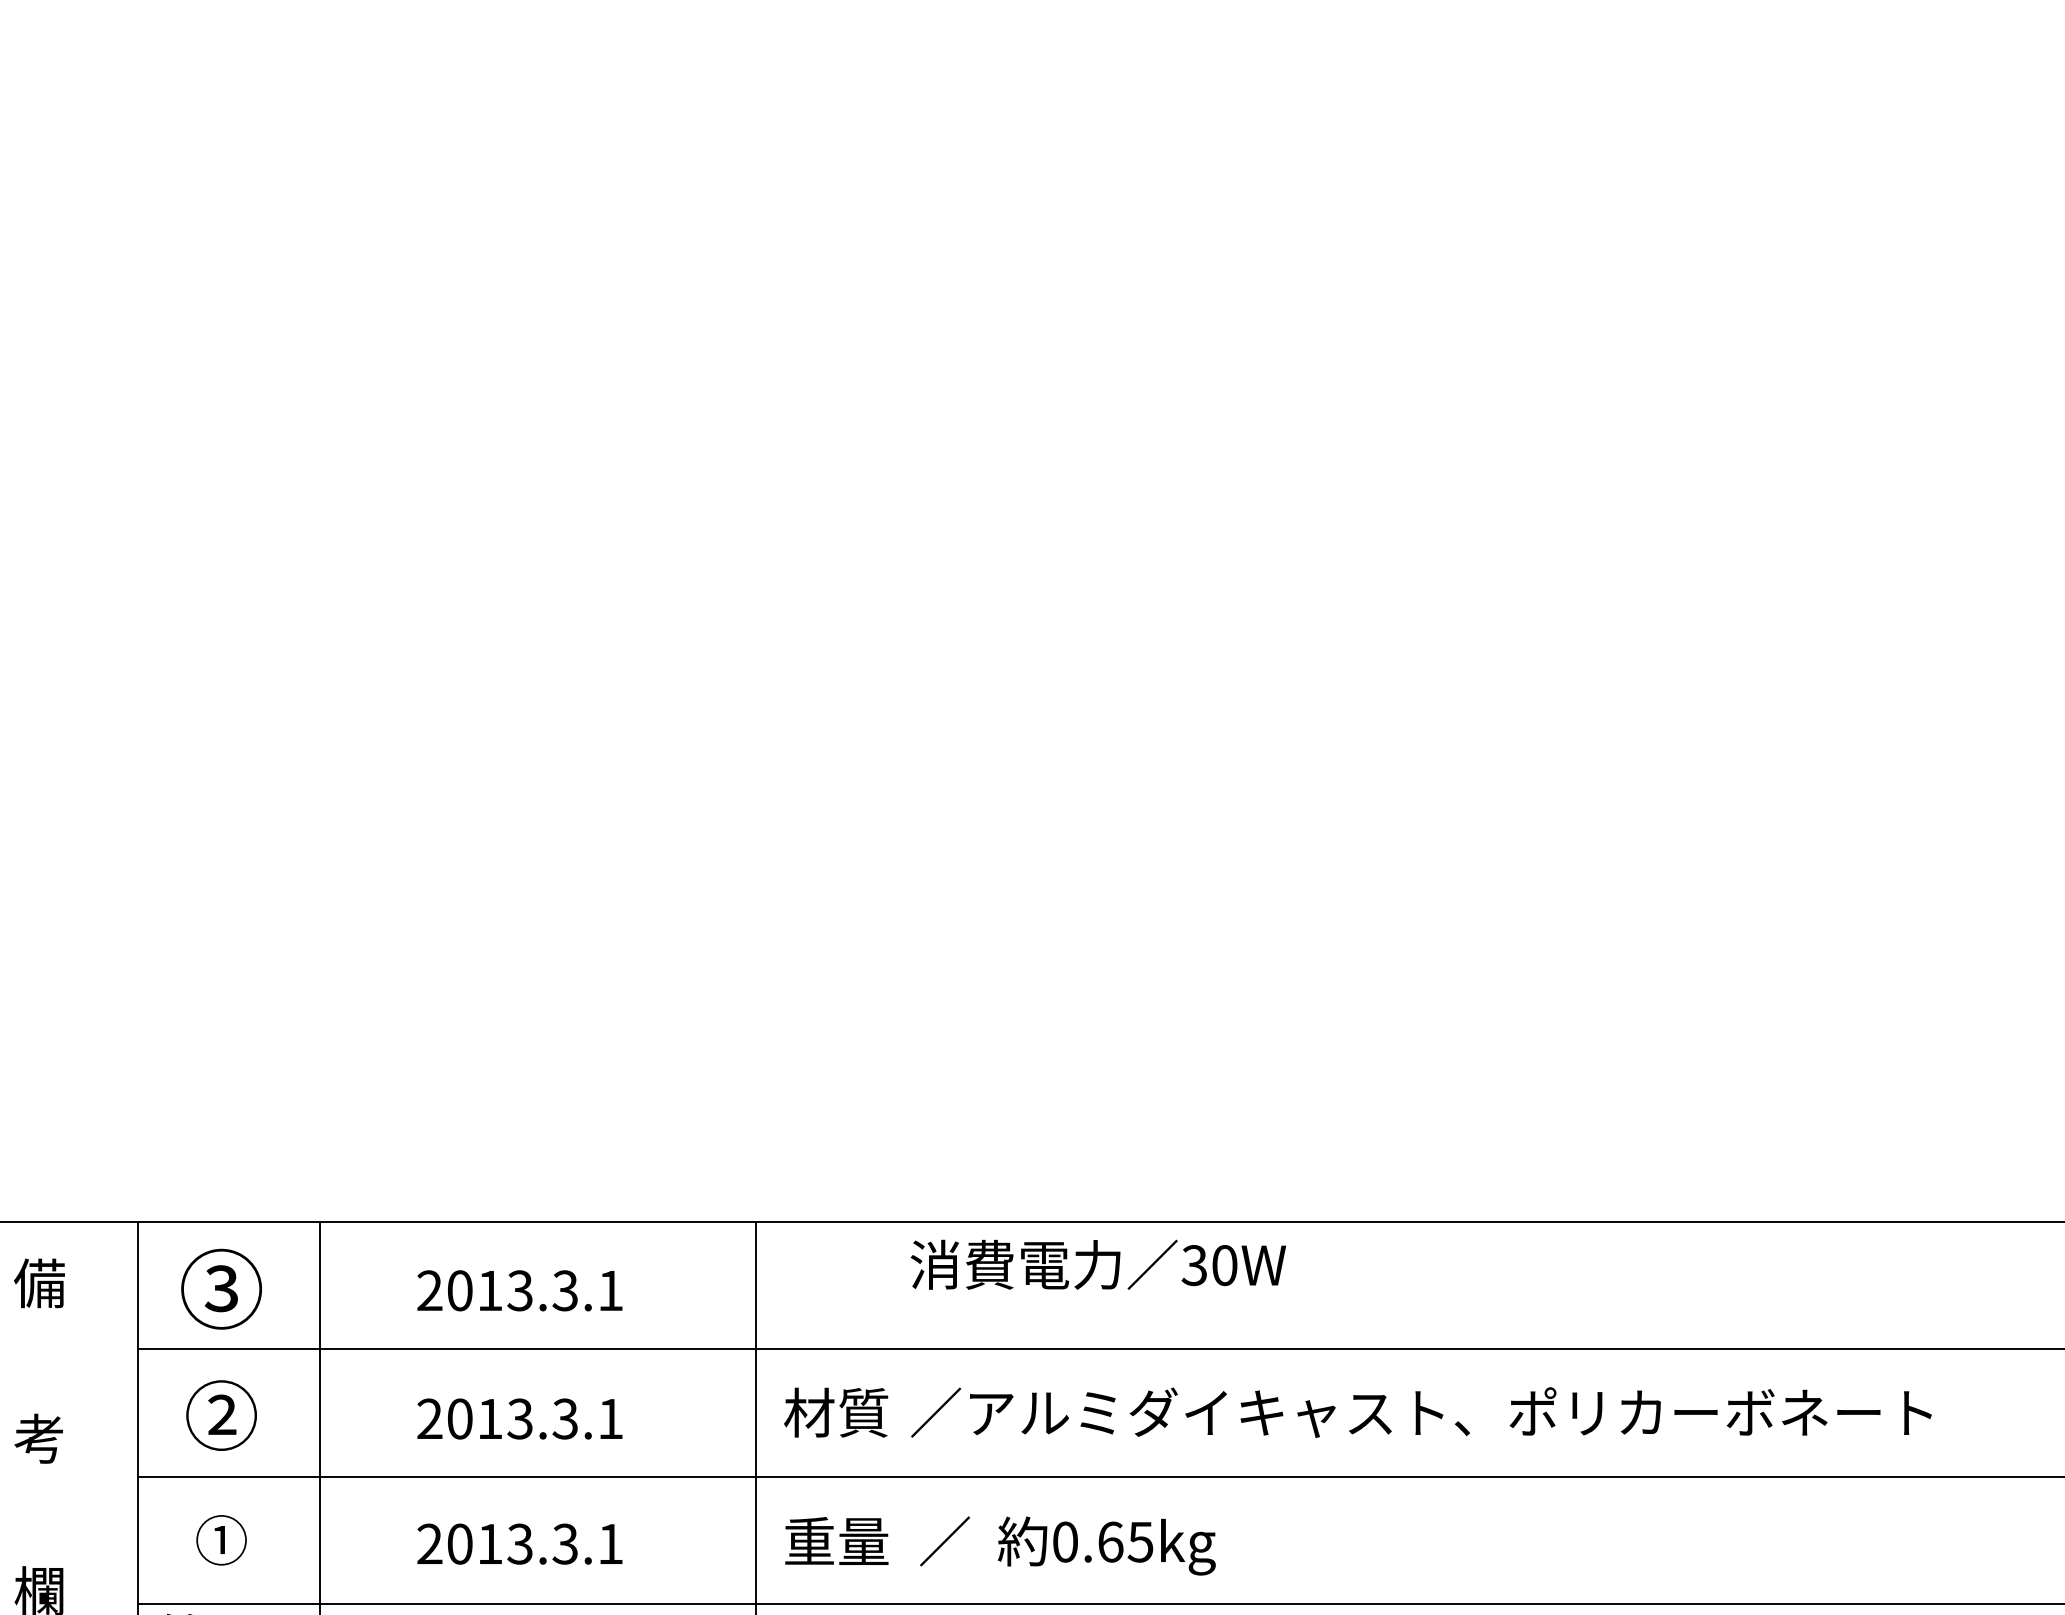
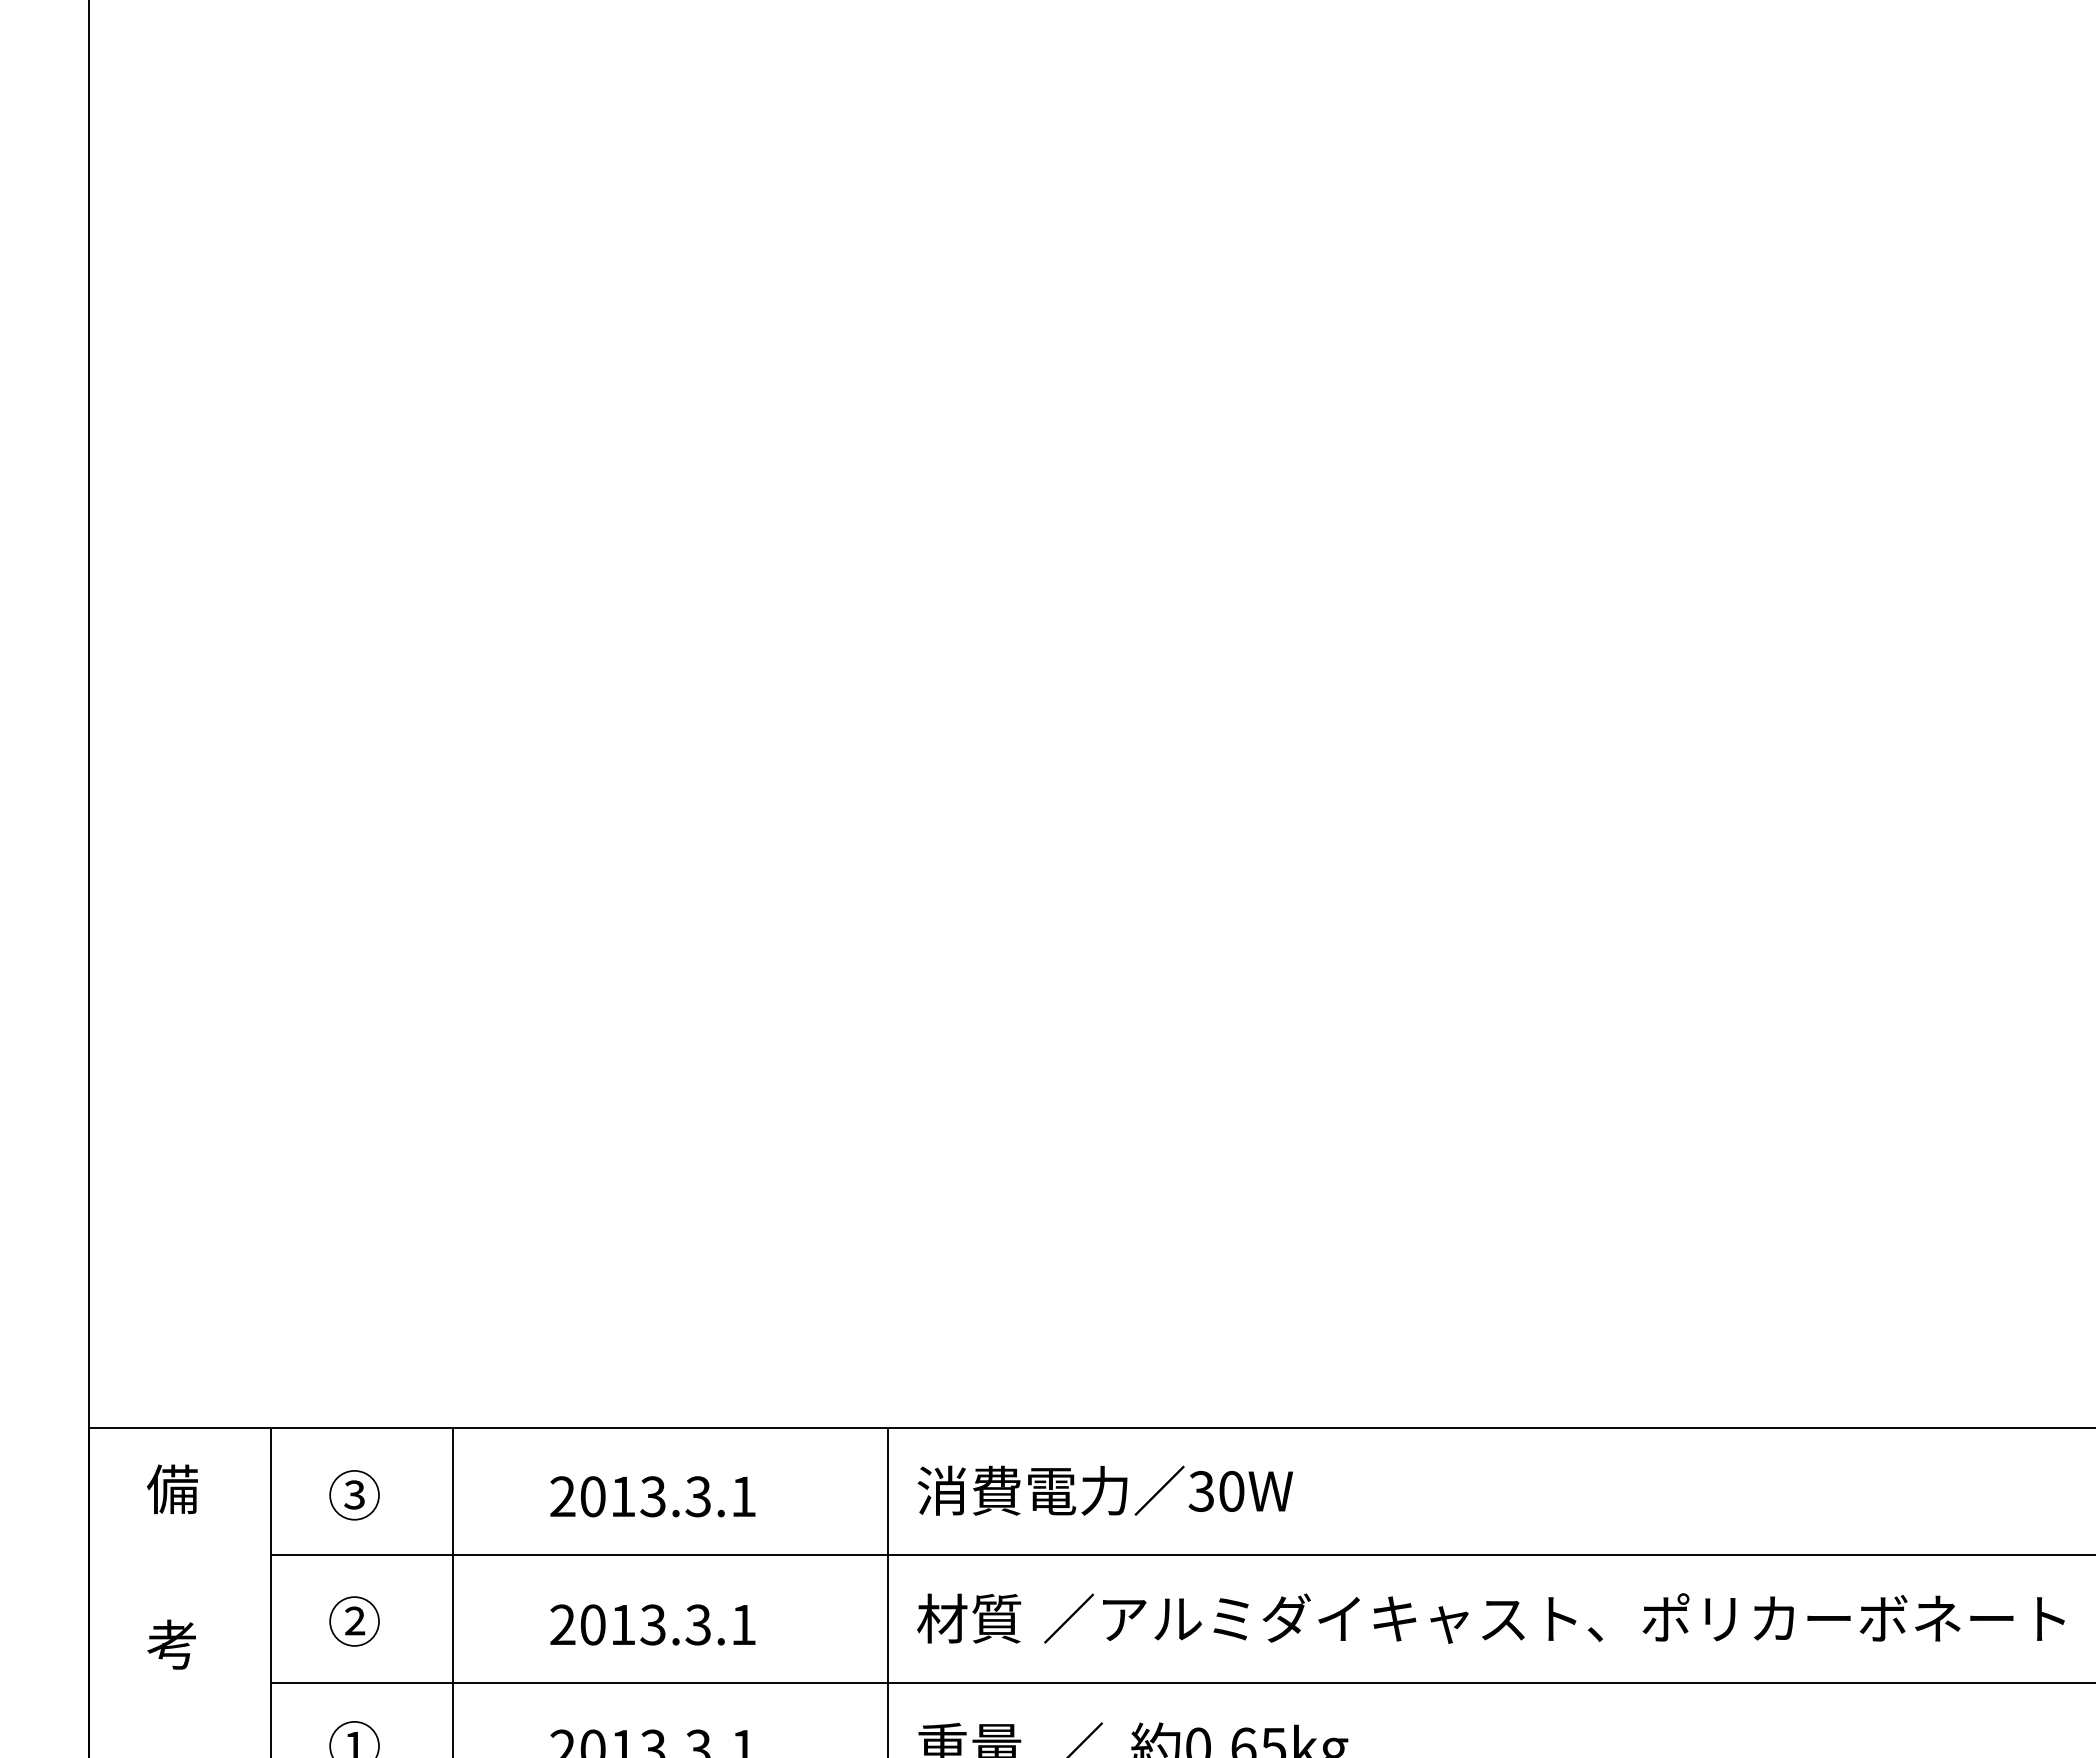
text: (1097, 1264) -> (1104, 1490), moved
part: (221, 1289) -> (354, 1495), size x0.62
part: (221, 1415) -> (354, 1621), size x0.71

